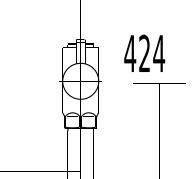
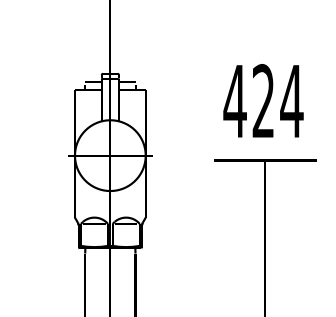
text: (144, 52) -> (263, 99), moved

